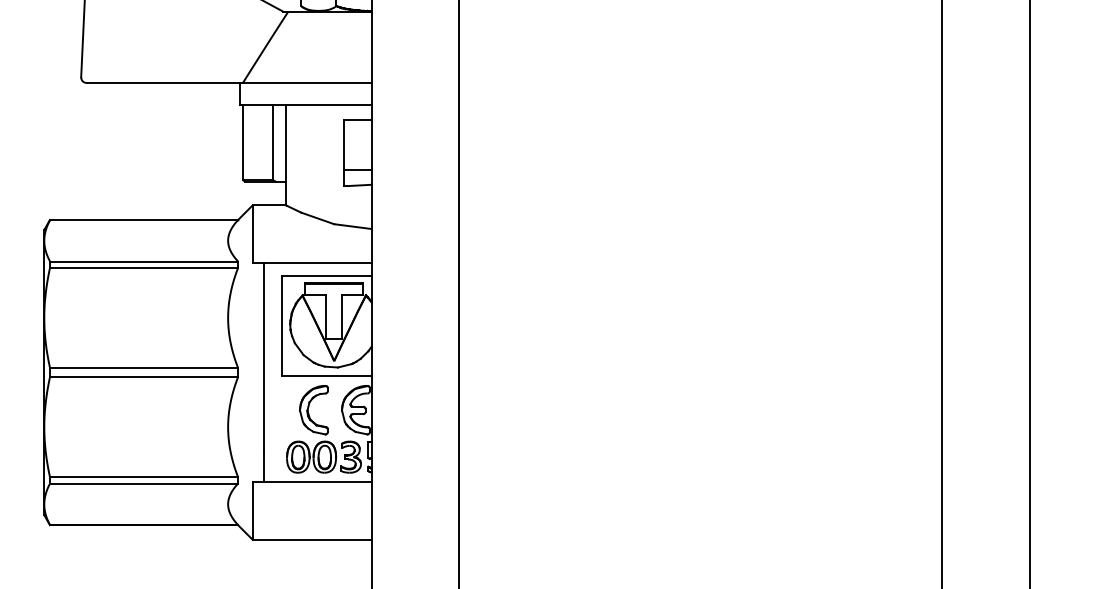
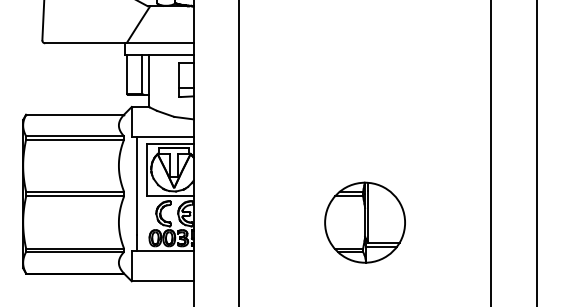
part: (699, 426) -> (364, 222), added

